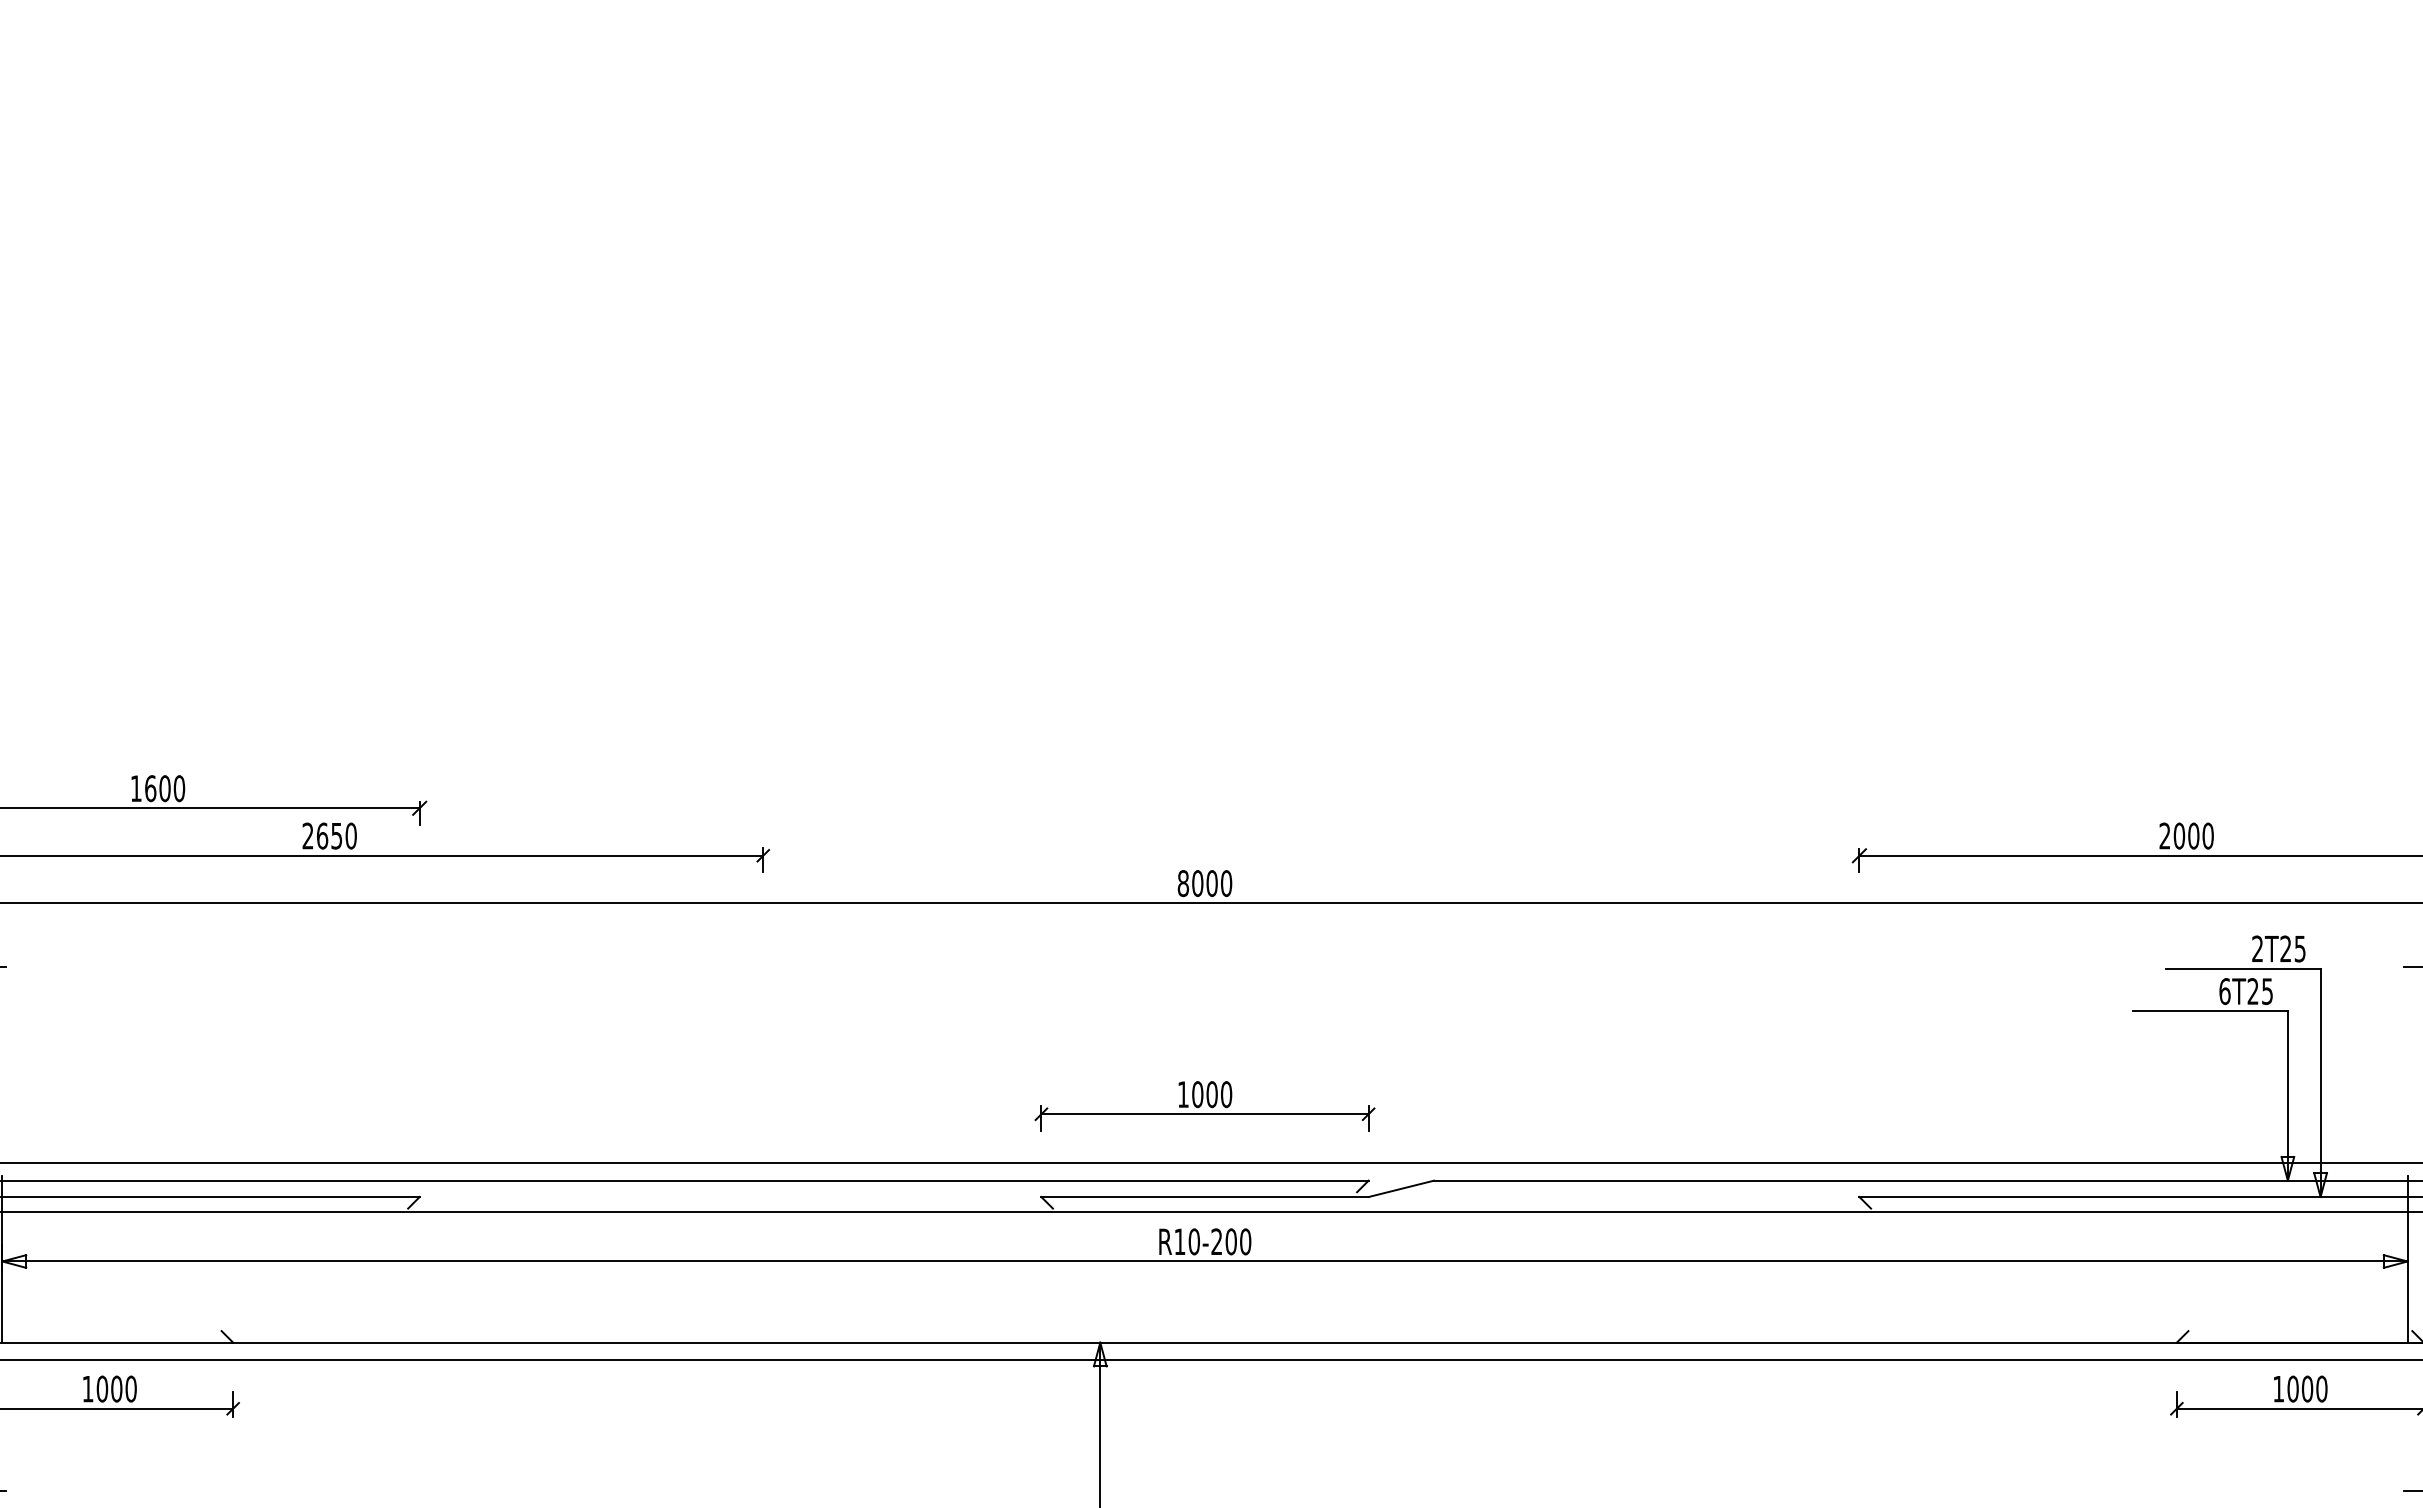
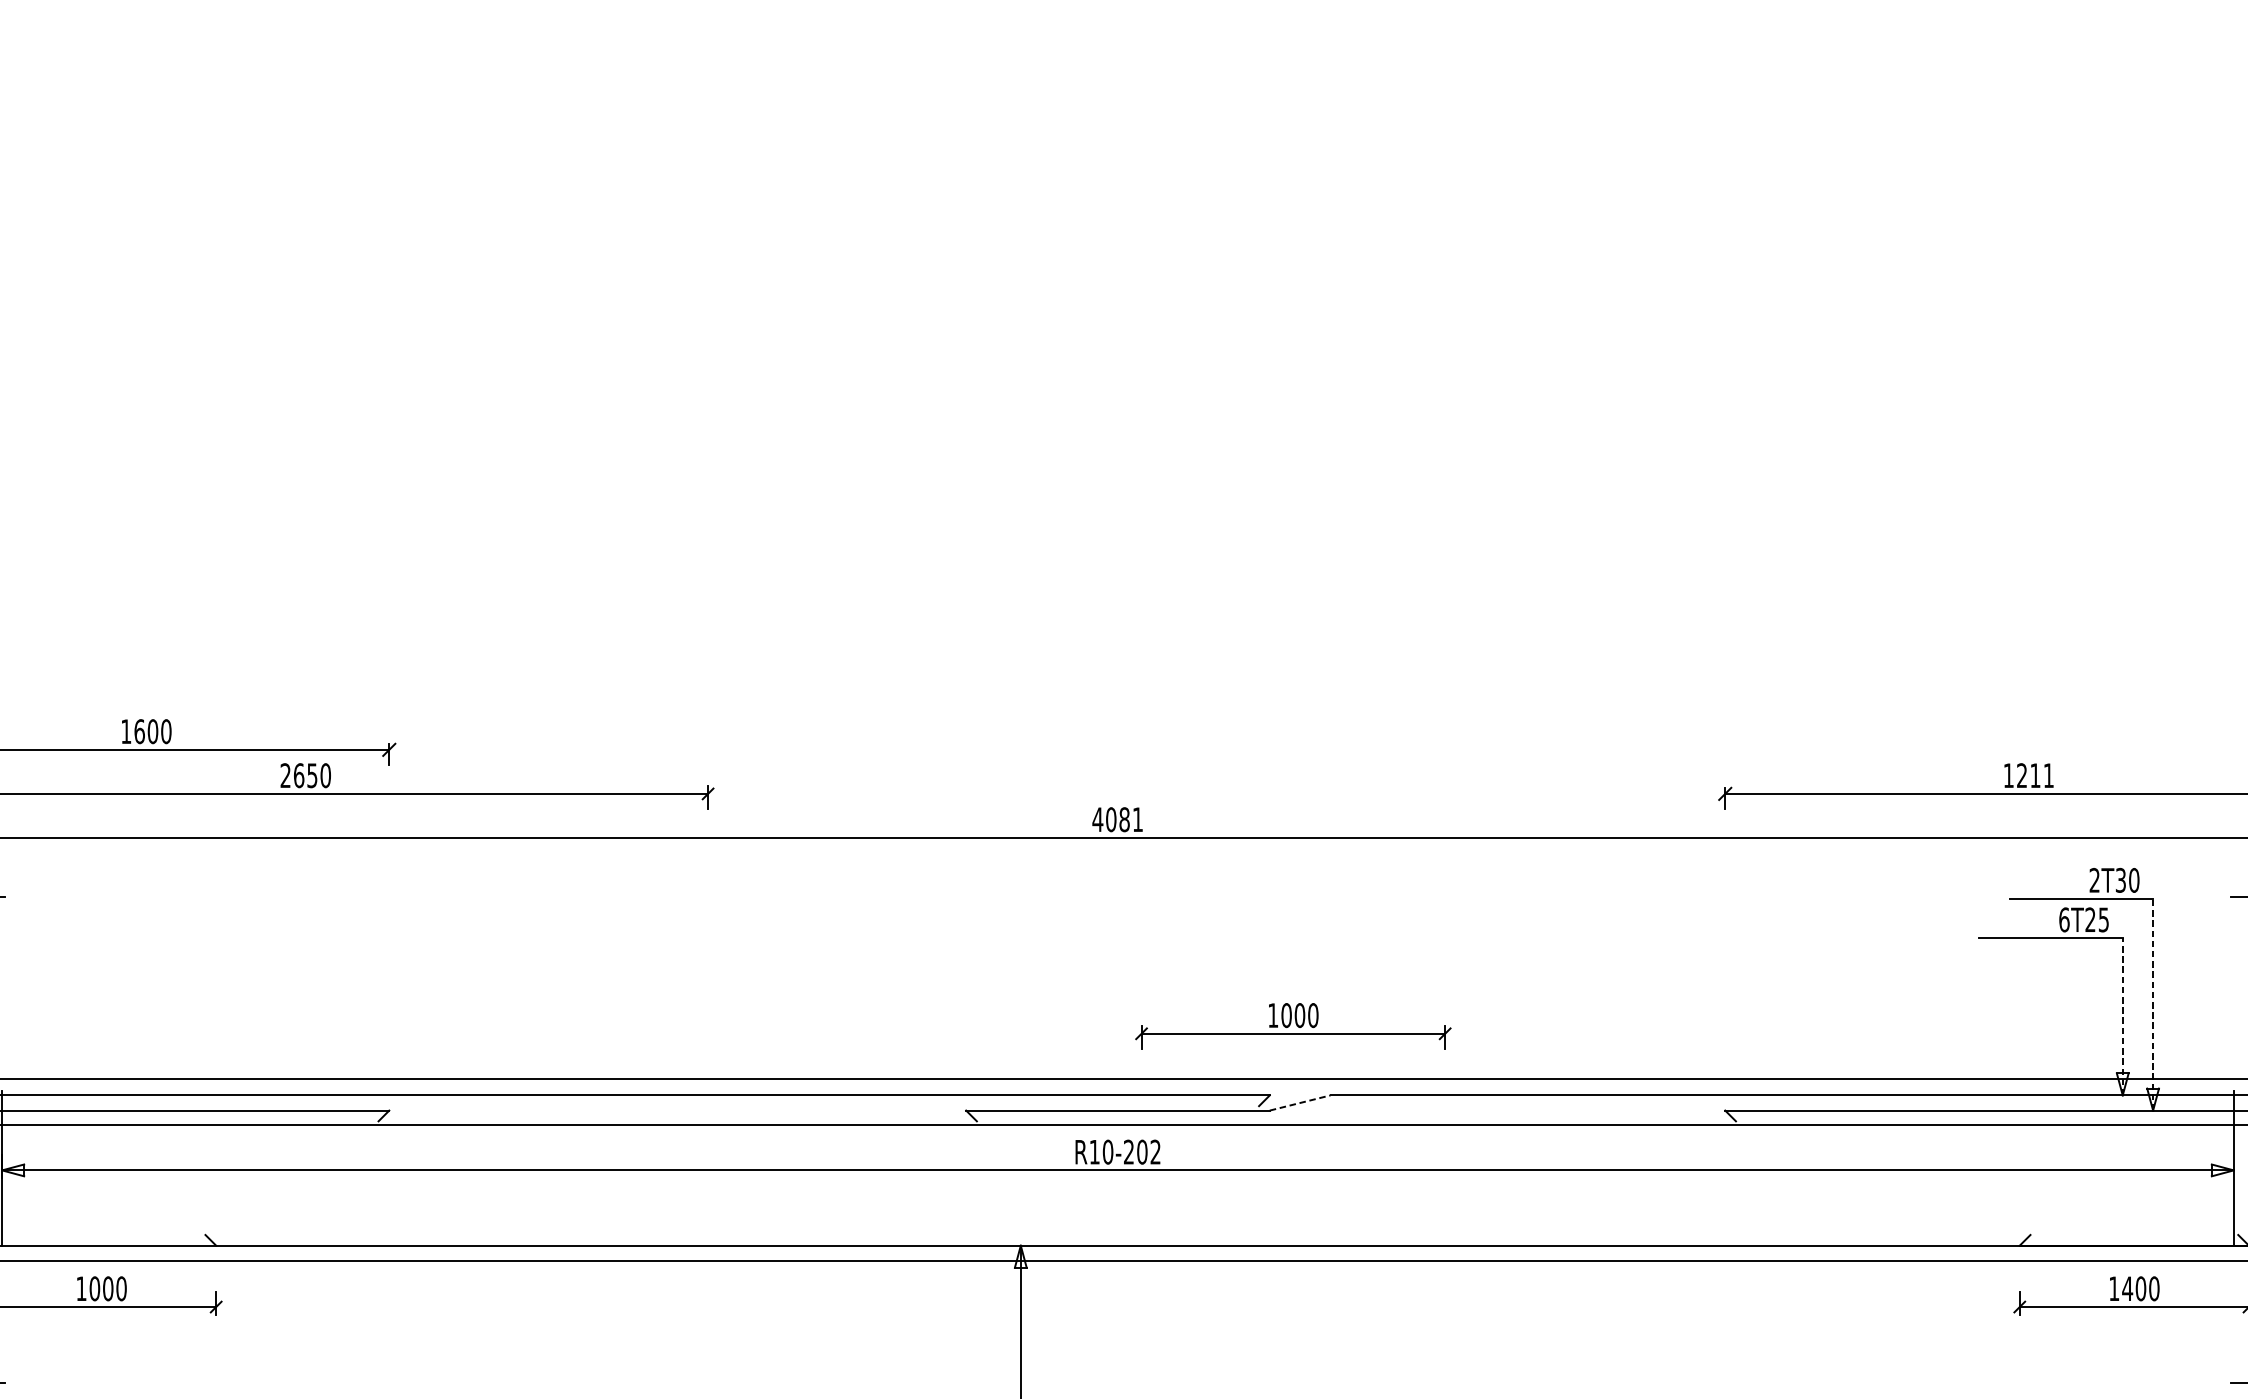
text: (2186, 835) -> (2028, 775), 2000 -> 1211
text: (1204, 883) -> (1117, 819), 8000 -> 4081
text: (2292, 948) -> (2127, 879), 2T25 -> 2T30
line: (2320, 1082) -> (2153, 1004), solid -> dashed
line: (2287, 1095) -> (2122, 1016), solid -> dashed
part: (1204, 1106) -> (1292, 1026), moved
line: (1401, 1188) -> (1300, 1102), solid -> dashed
text: (1245, 1241) -> (1155, 1151), R10-200 -> R10-202
text: (2293, 1388) -> (2127, 1288), 1000 -> 1400

